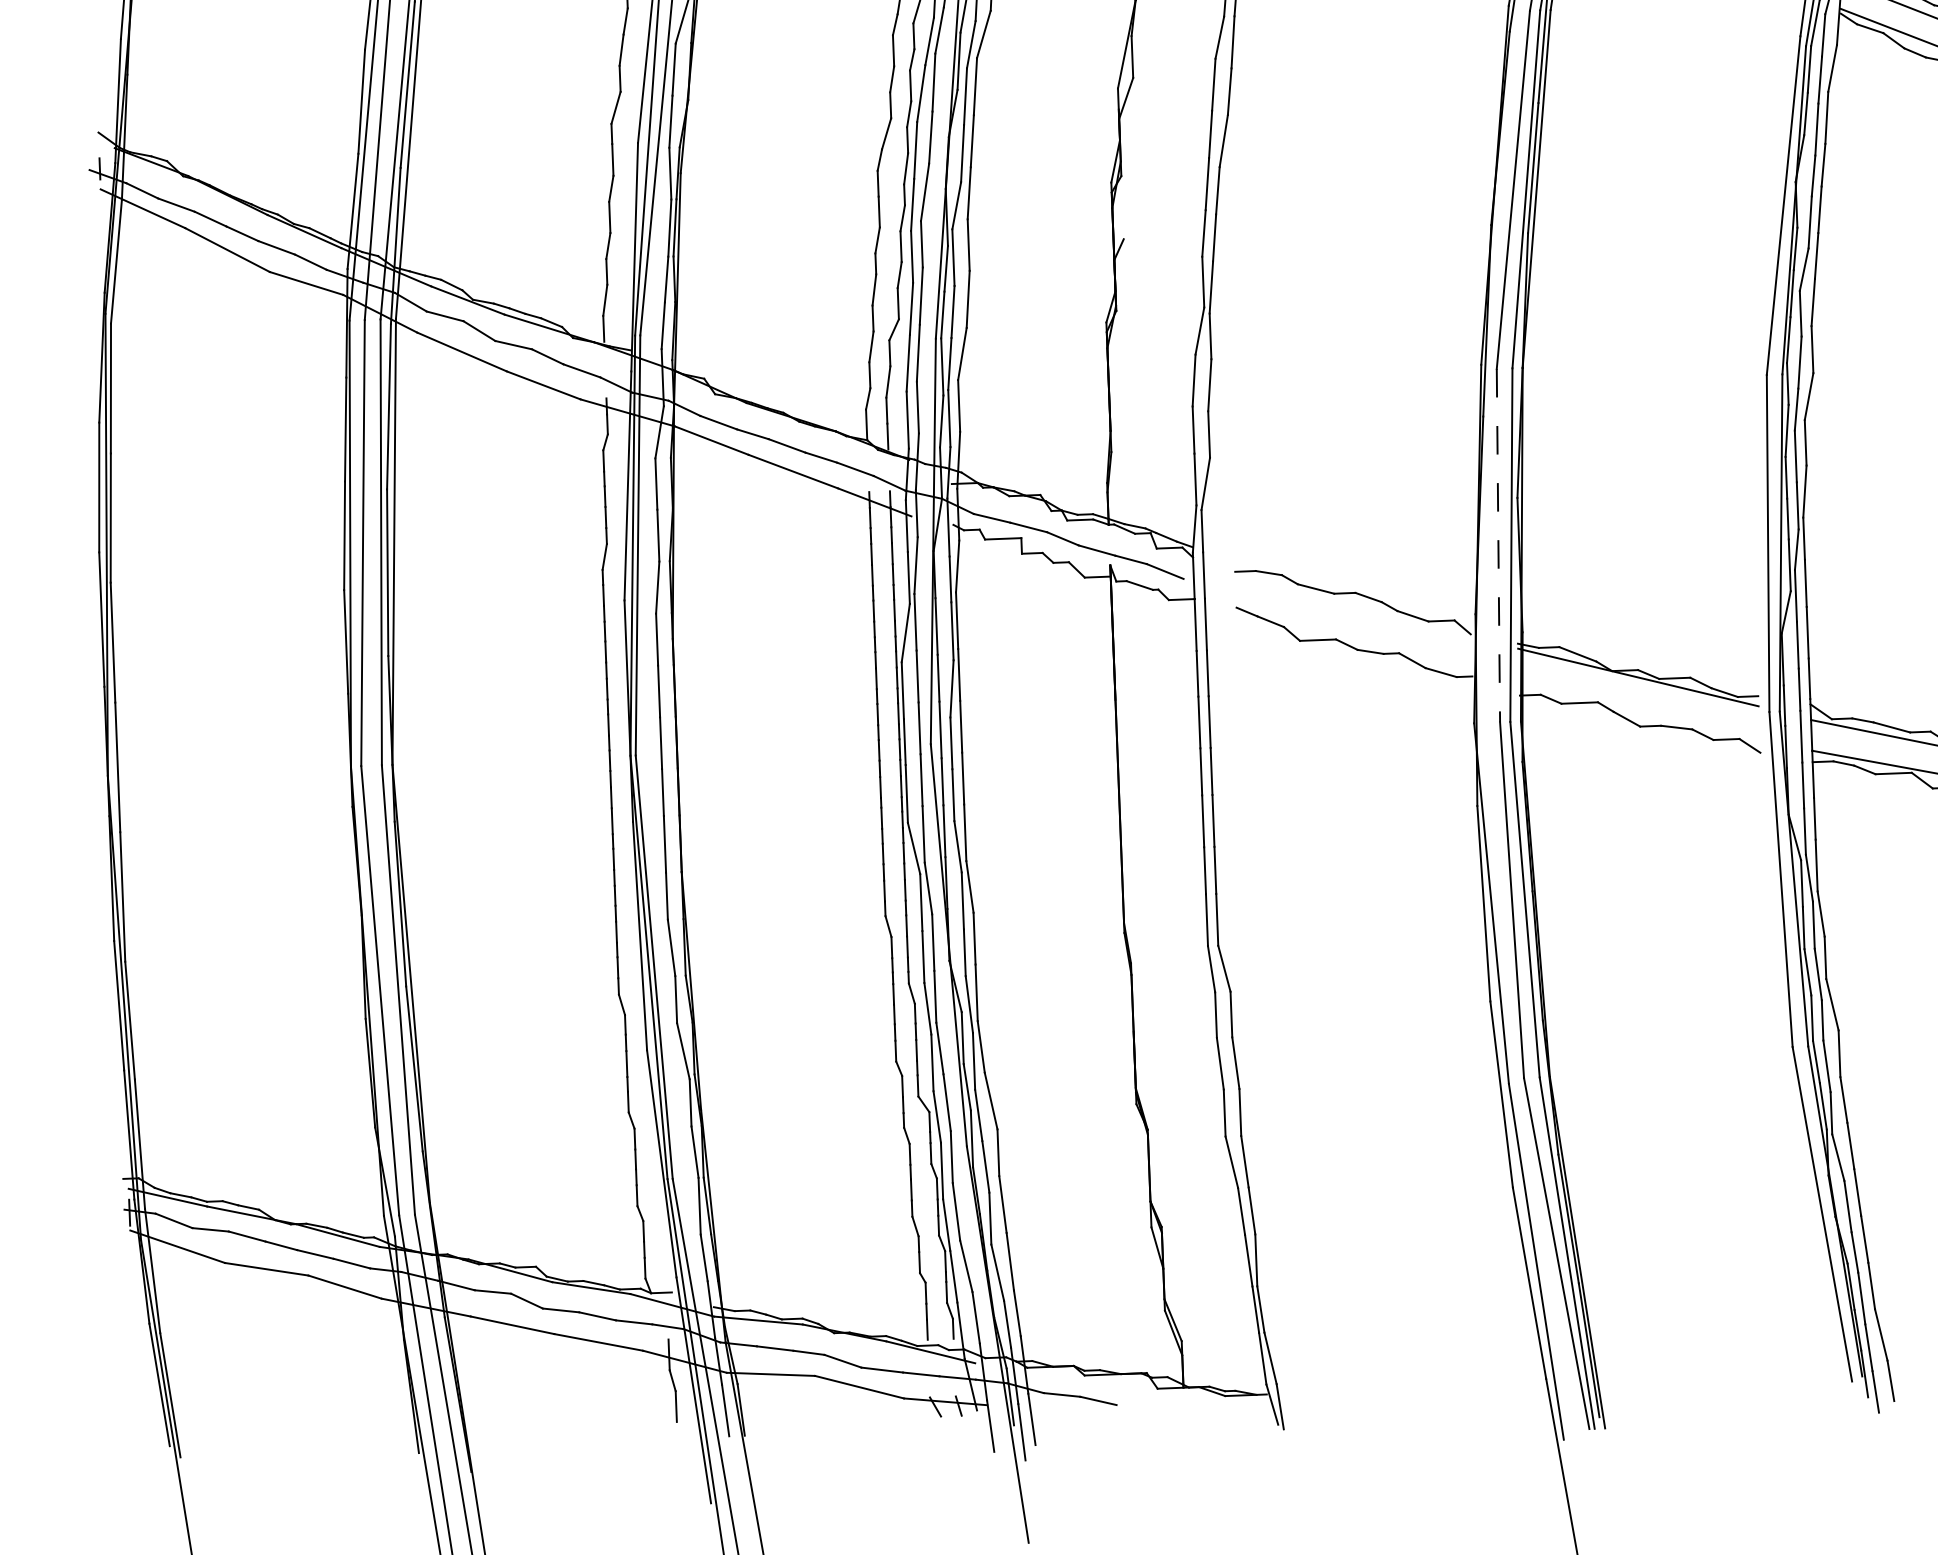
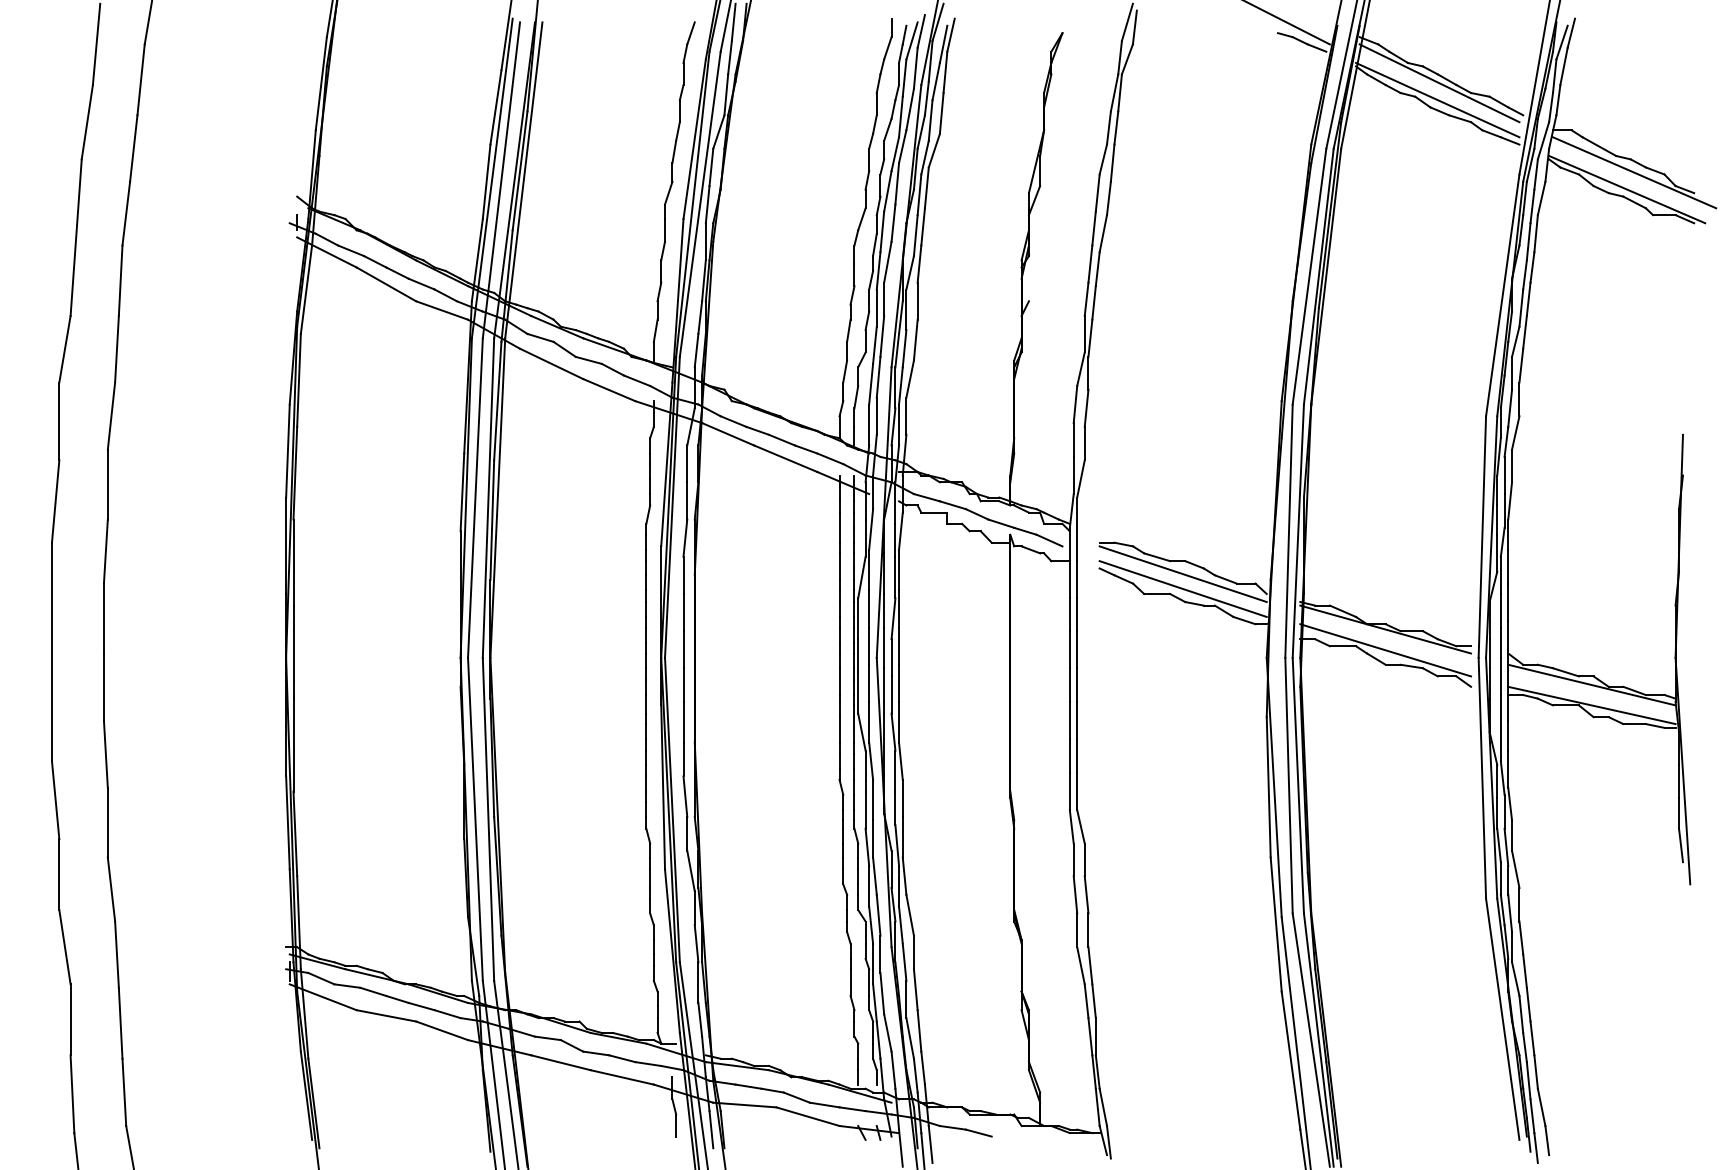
line: (1499, 546) -> (1289, 531), dashed -> solid
line: (1352, 611) -> (1182, 574), added
line: (1353, 631) -> (1182, 588), added
line: (1639, 706) -> (1385, 650), added

